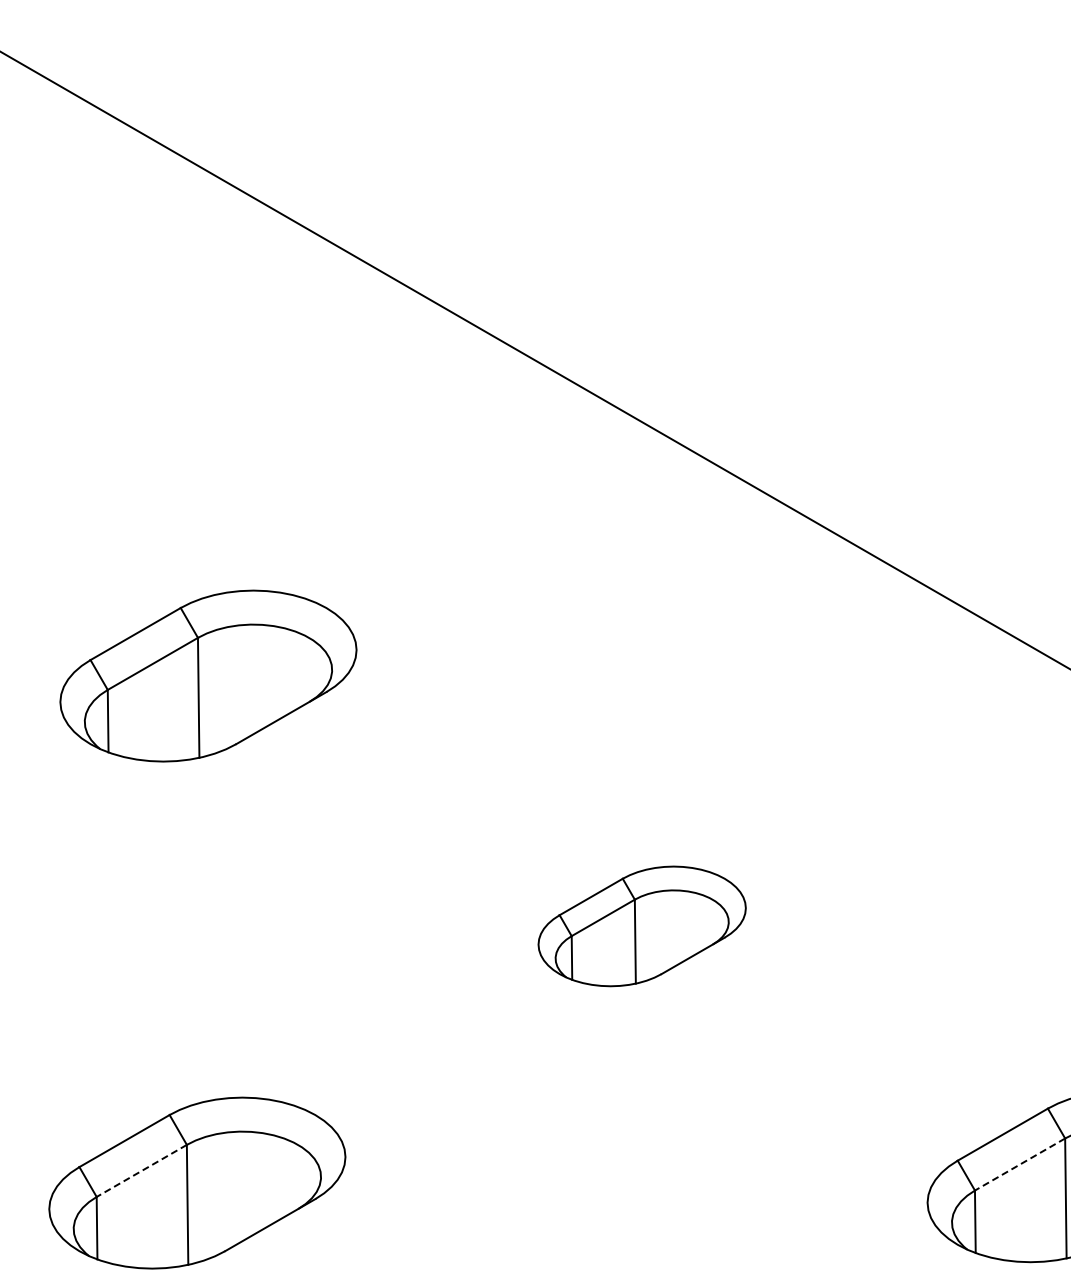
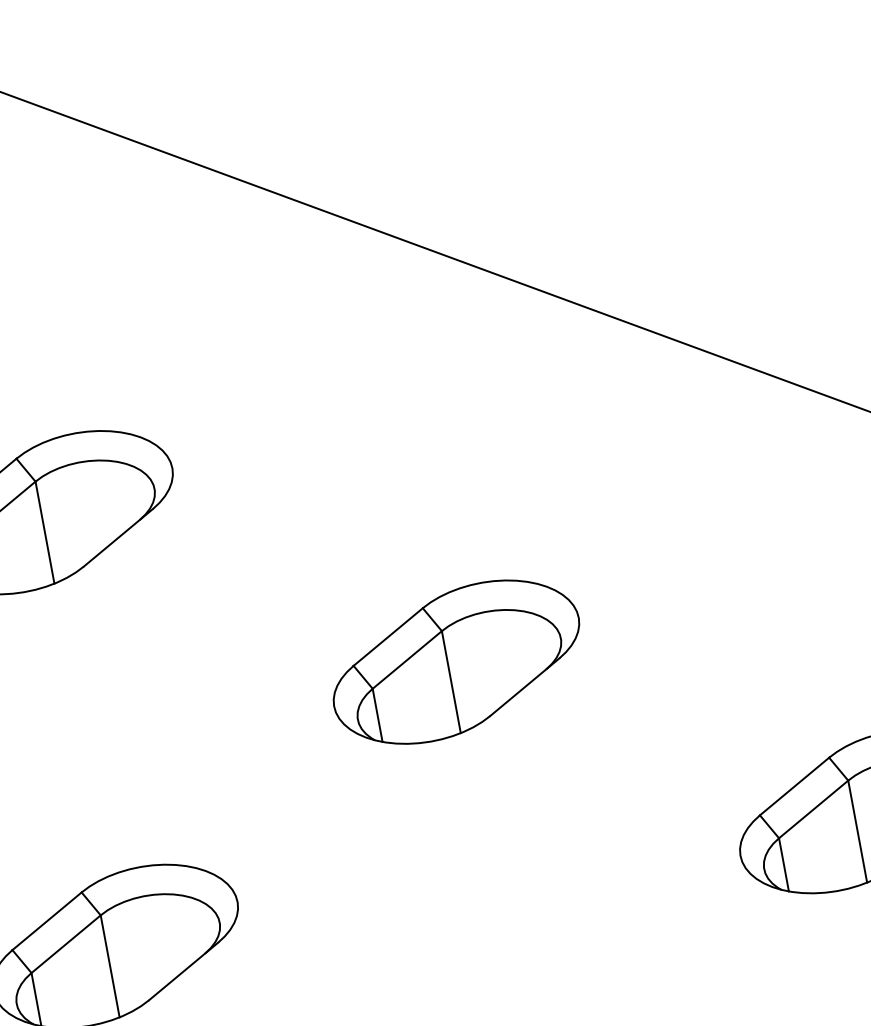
part: (642, 926) -> (456, 662), size x1.43
line: (1019, 1164) -> (813, 809), dashed -> solid
line: (141, 1171) -> (65, 944), dashed -> solid

